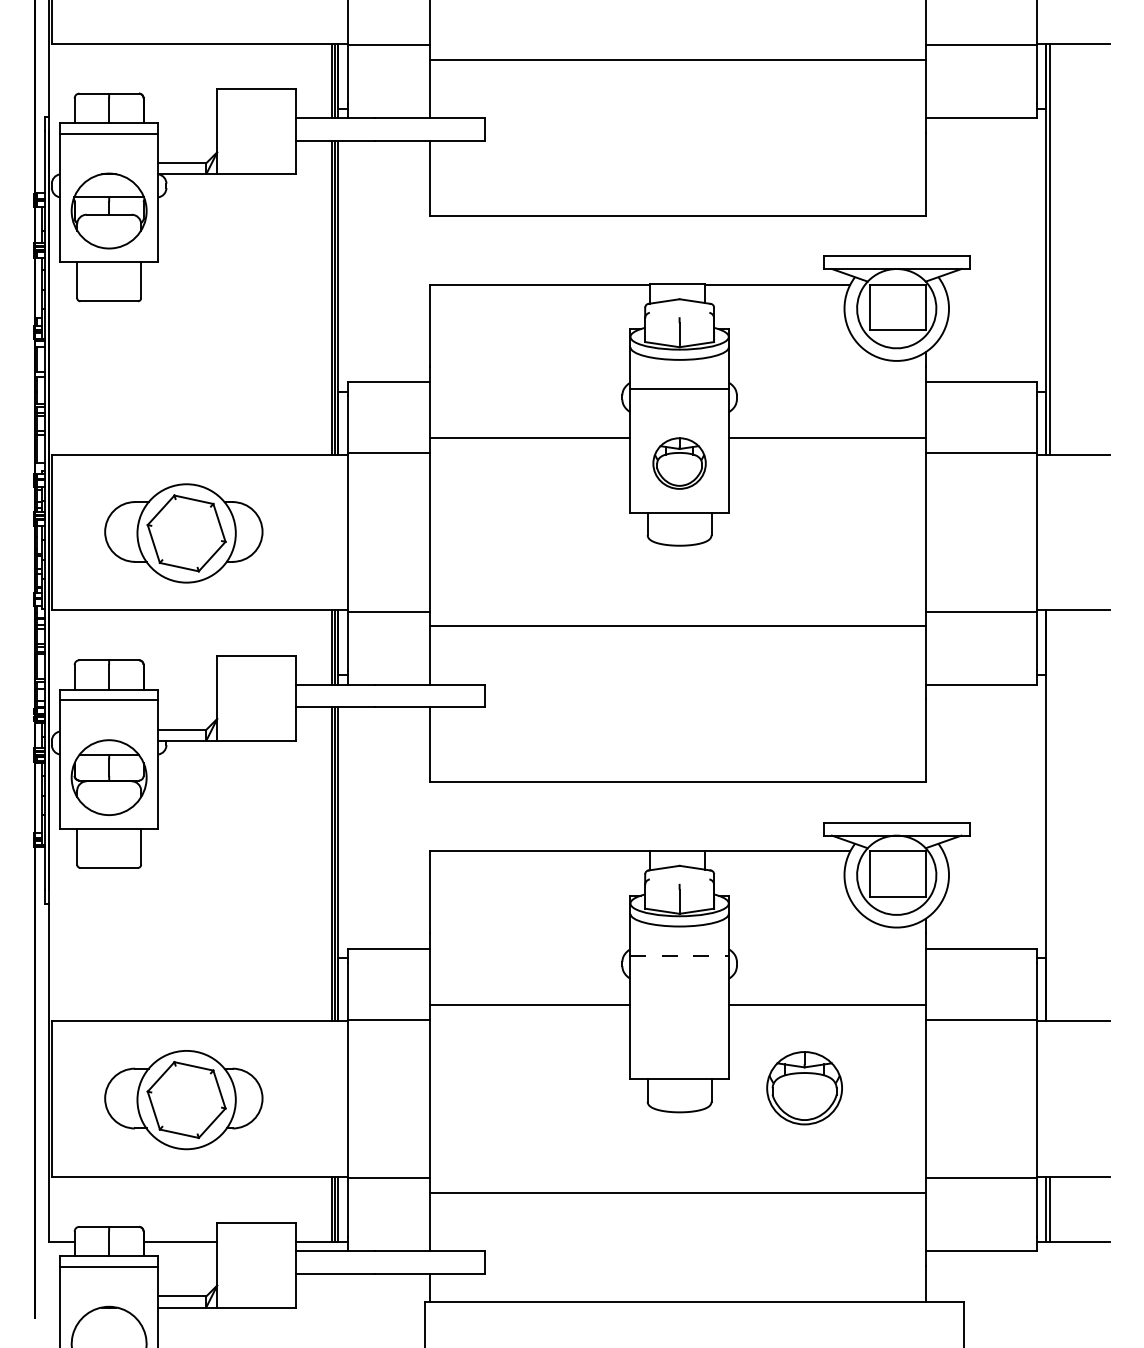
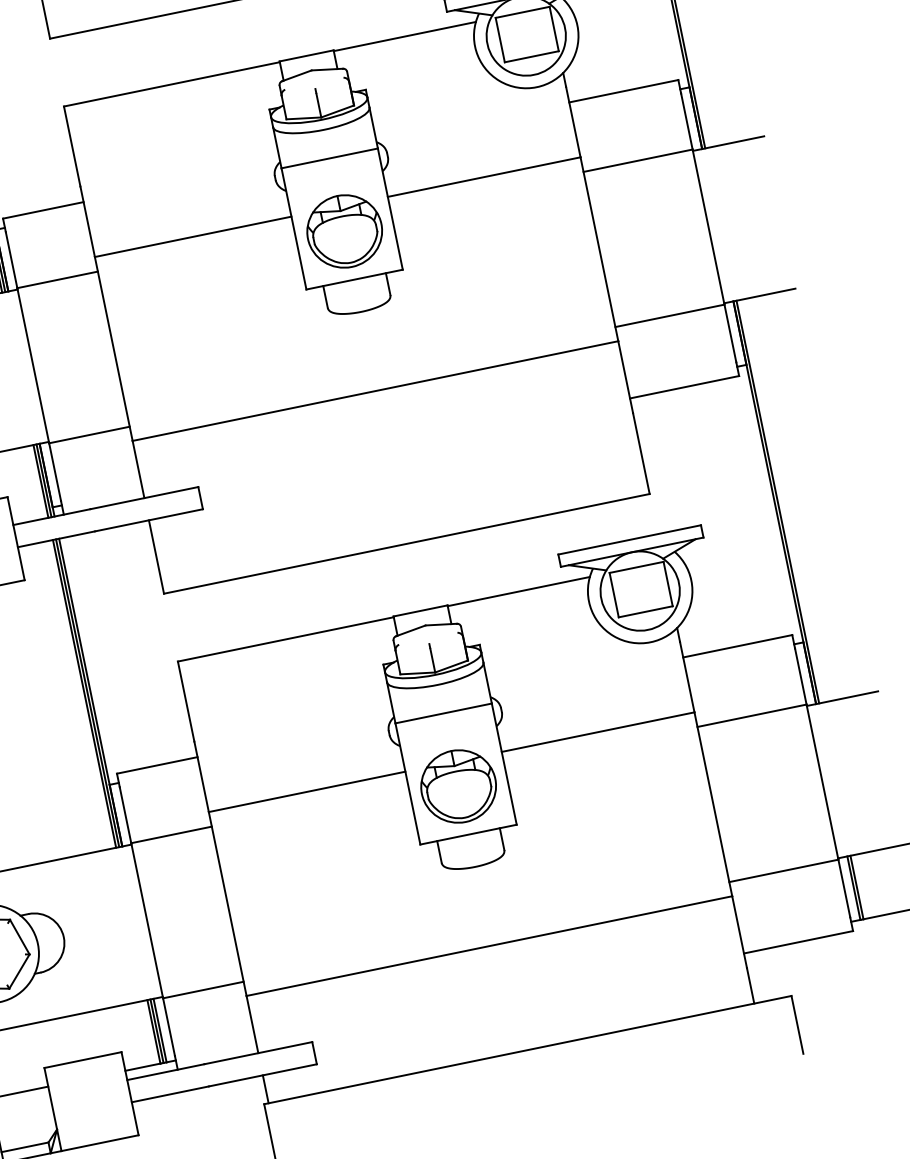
part: (679, 463) -> (344, 231), size x1.43
line: (1049, 815) -> (777, 501), added
line: (680, 955) -> (444, 713), dashed -> solid
part: (804, 1088) -> (458, 786), moved

